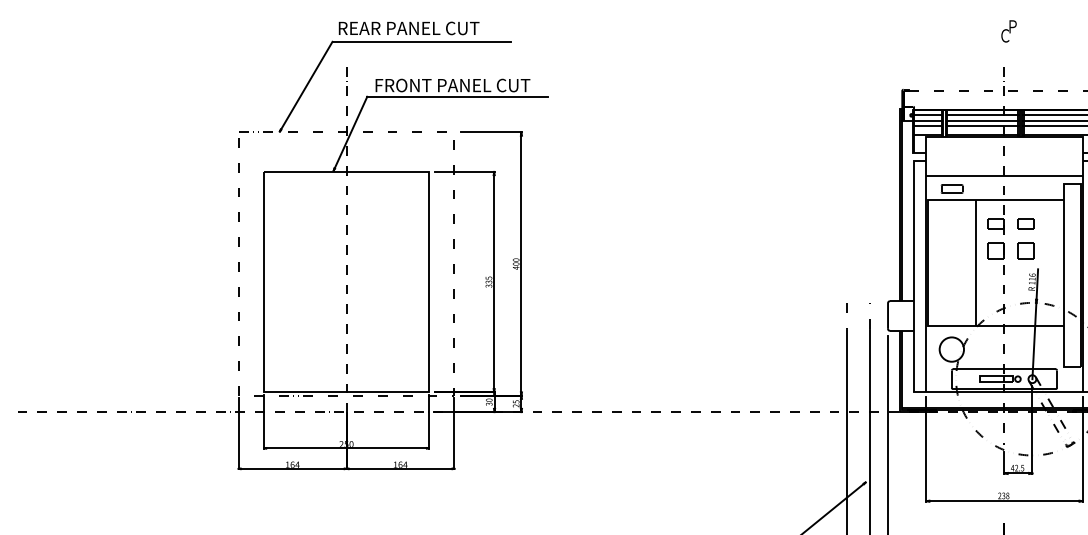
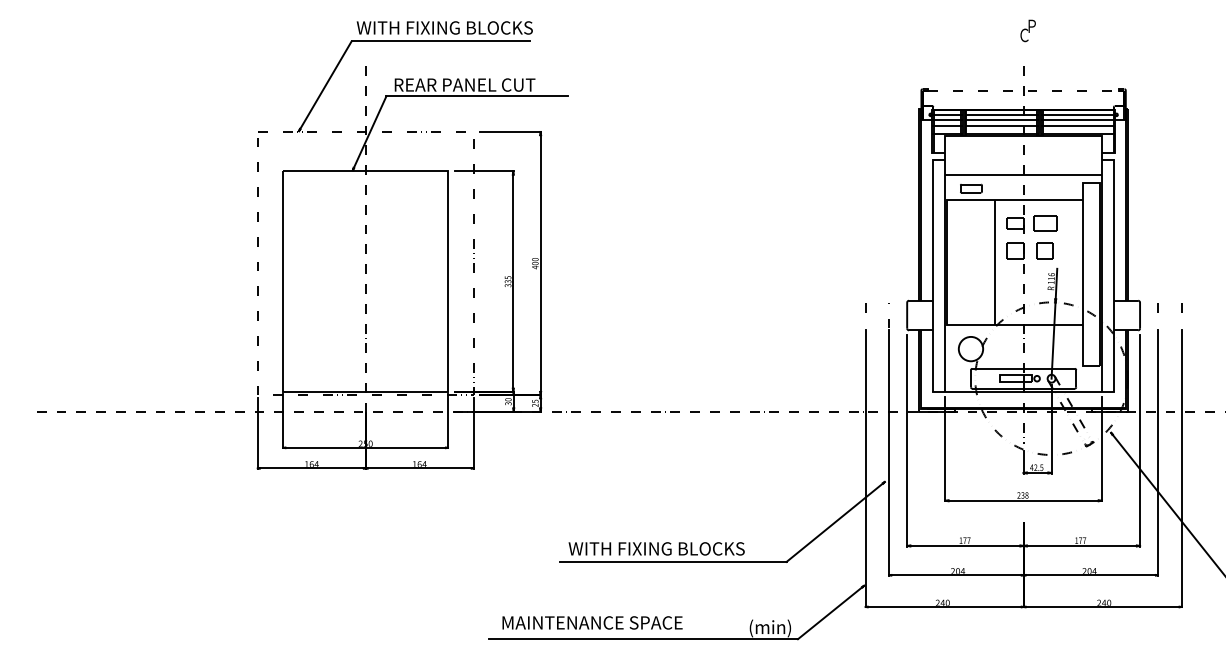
text: (425, 27) -> (444, 27), REAR PANEL CUT -> WITH FIXING BLOCKS
text: (453, 84) -> (472, 84), FRONT PANEL CUT -> REAR PANEL CUT
part: (1025, 223) -> (1044, 223), size x1.4

